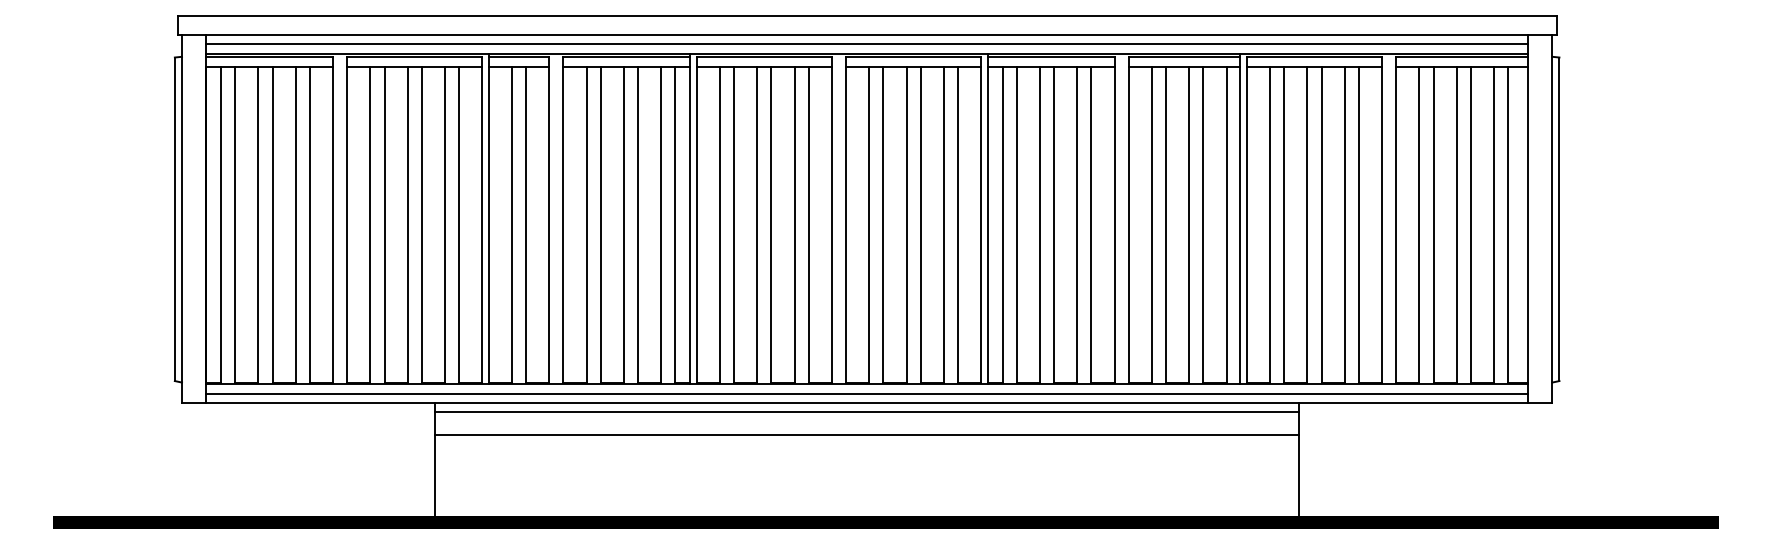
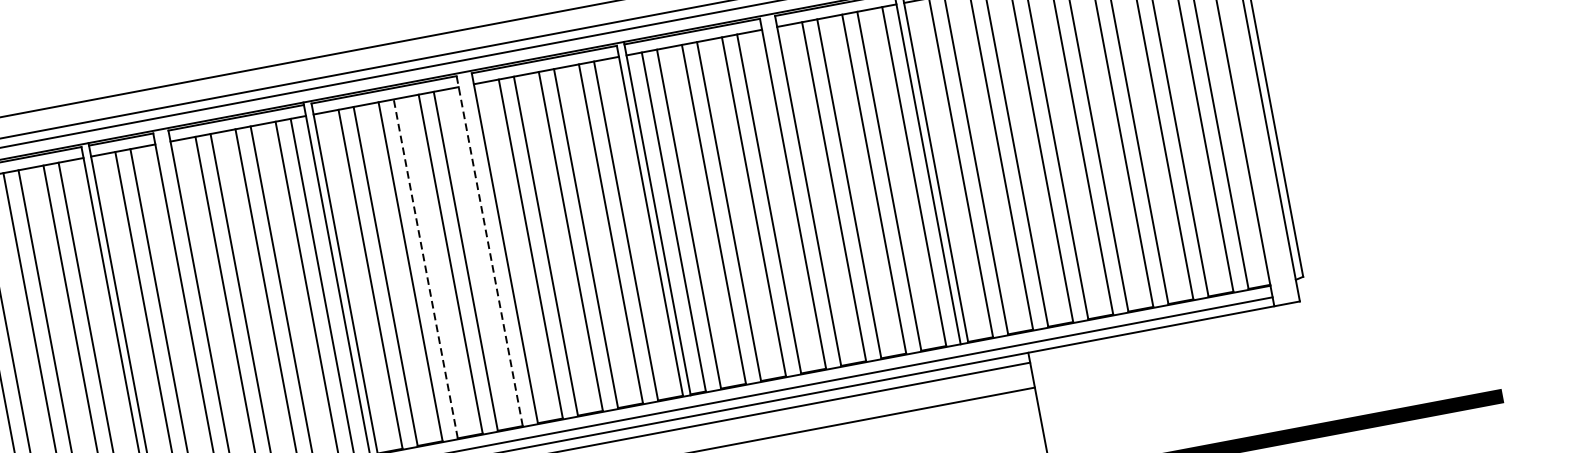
line: (831, 219) -> (489, 251), solid -> dashed
line: (771, 224) -> (425, 268), solid -> dashed

